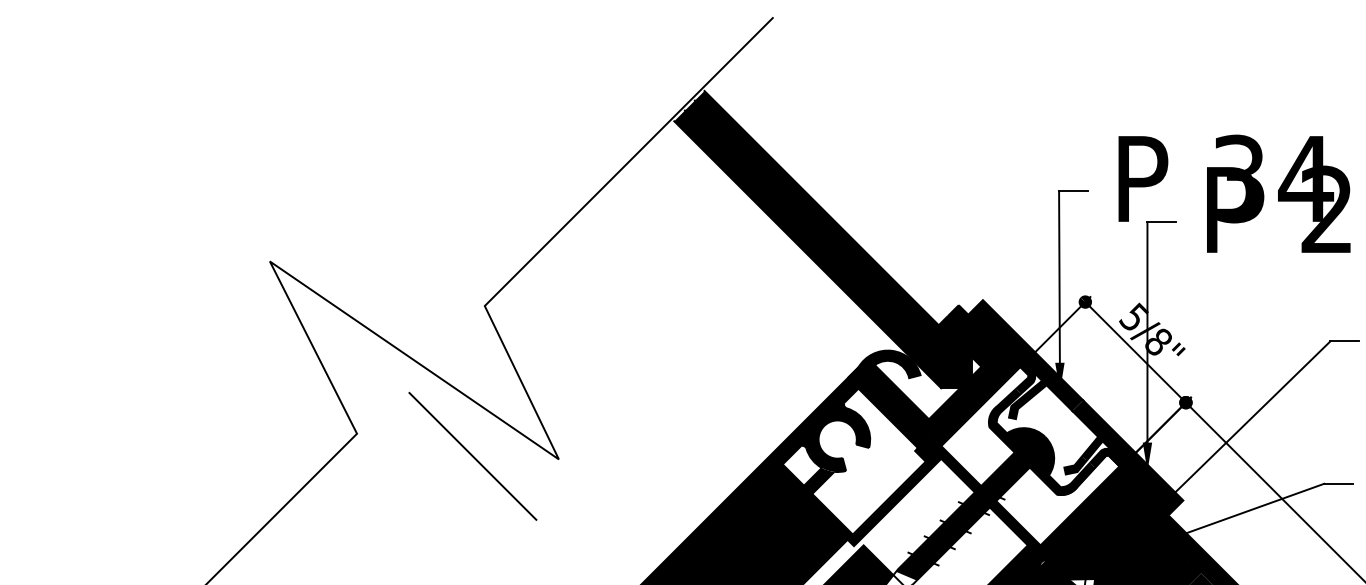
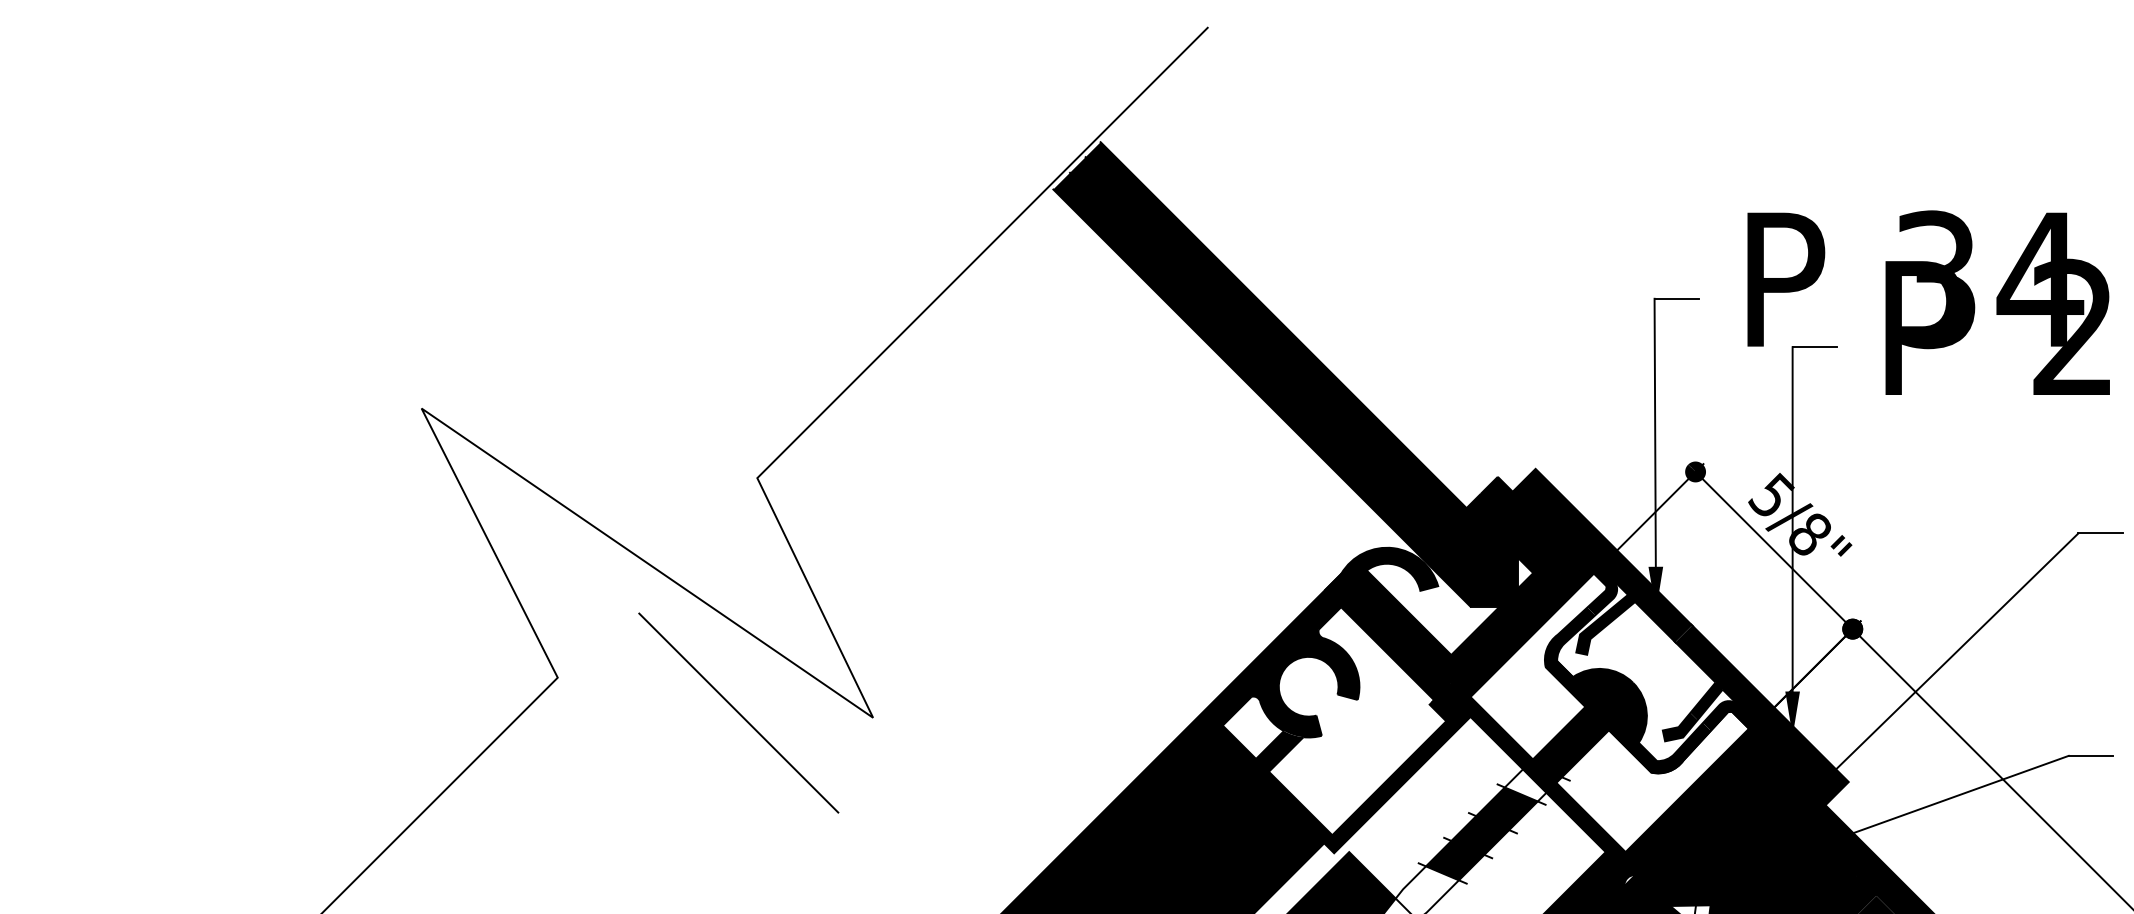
fill: (976, 502) -> (1525, 785), removed
fill: (914, 567) -> (1428, 886), removed

